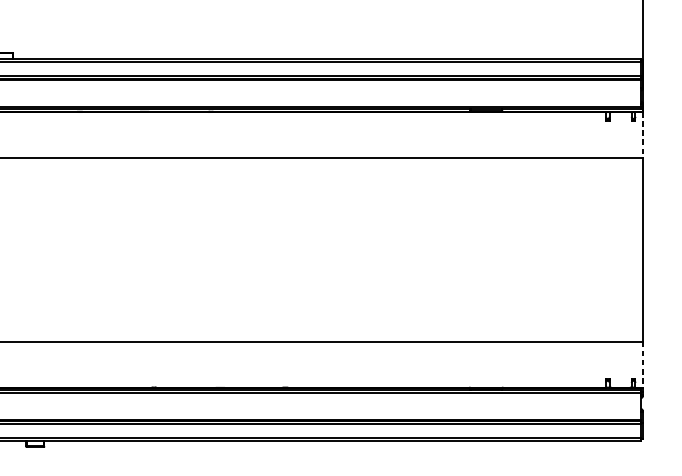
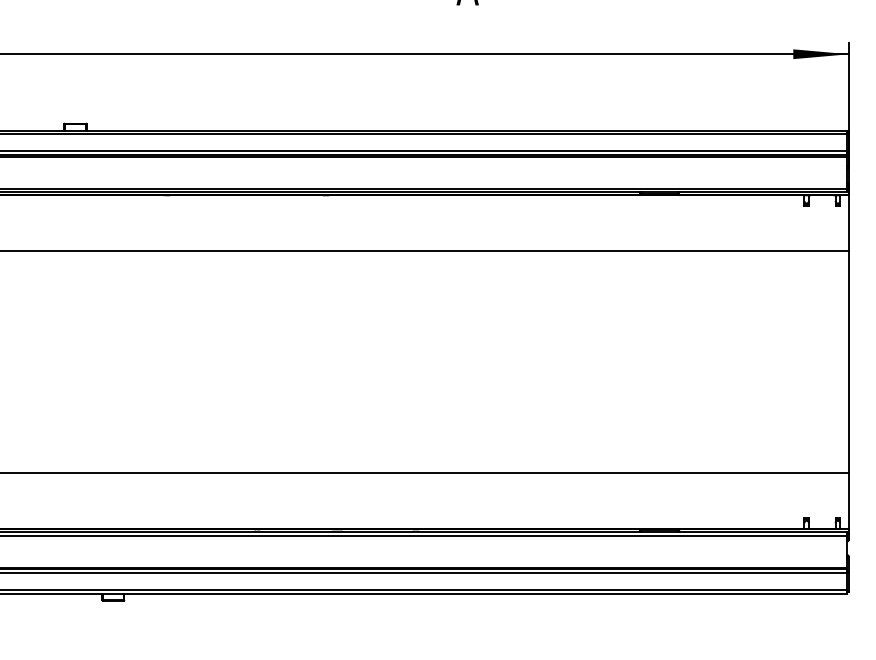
line: (643, 135) -> (849, 223), dashed -> solid
line: (643, 364) -> (849, 501), dashed -> solid

